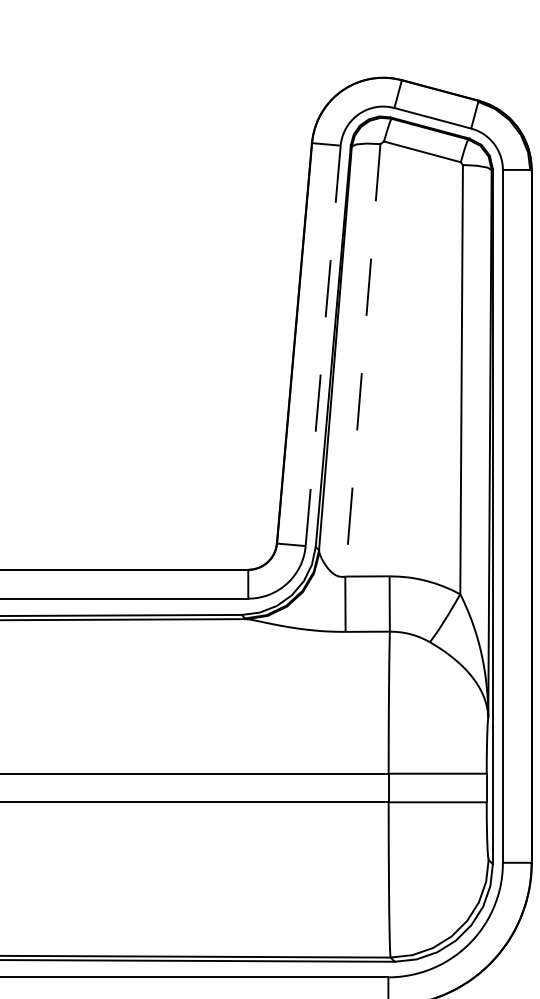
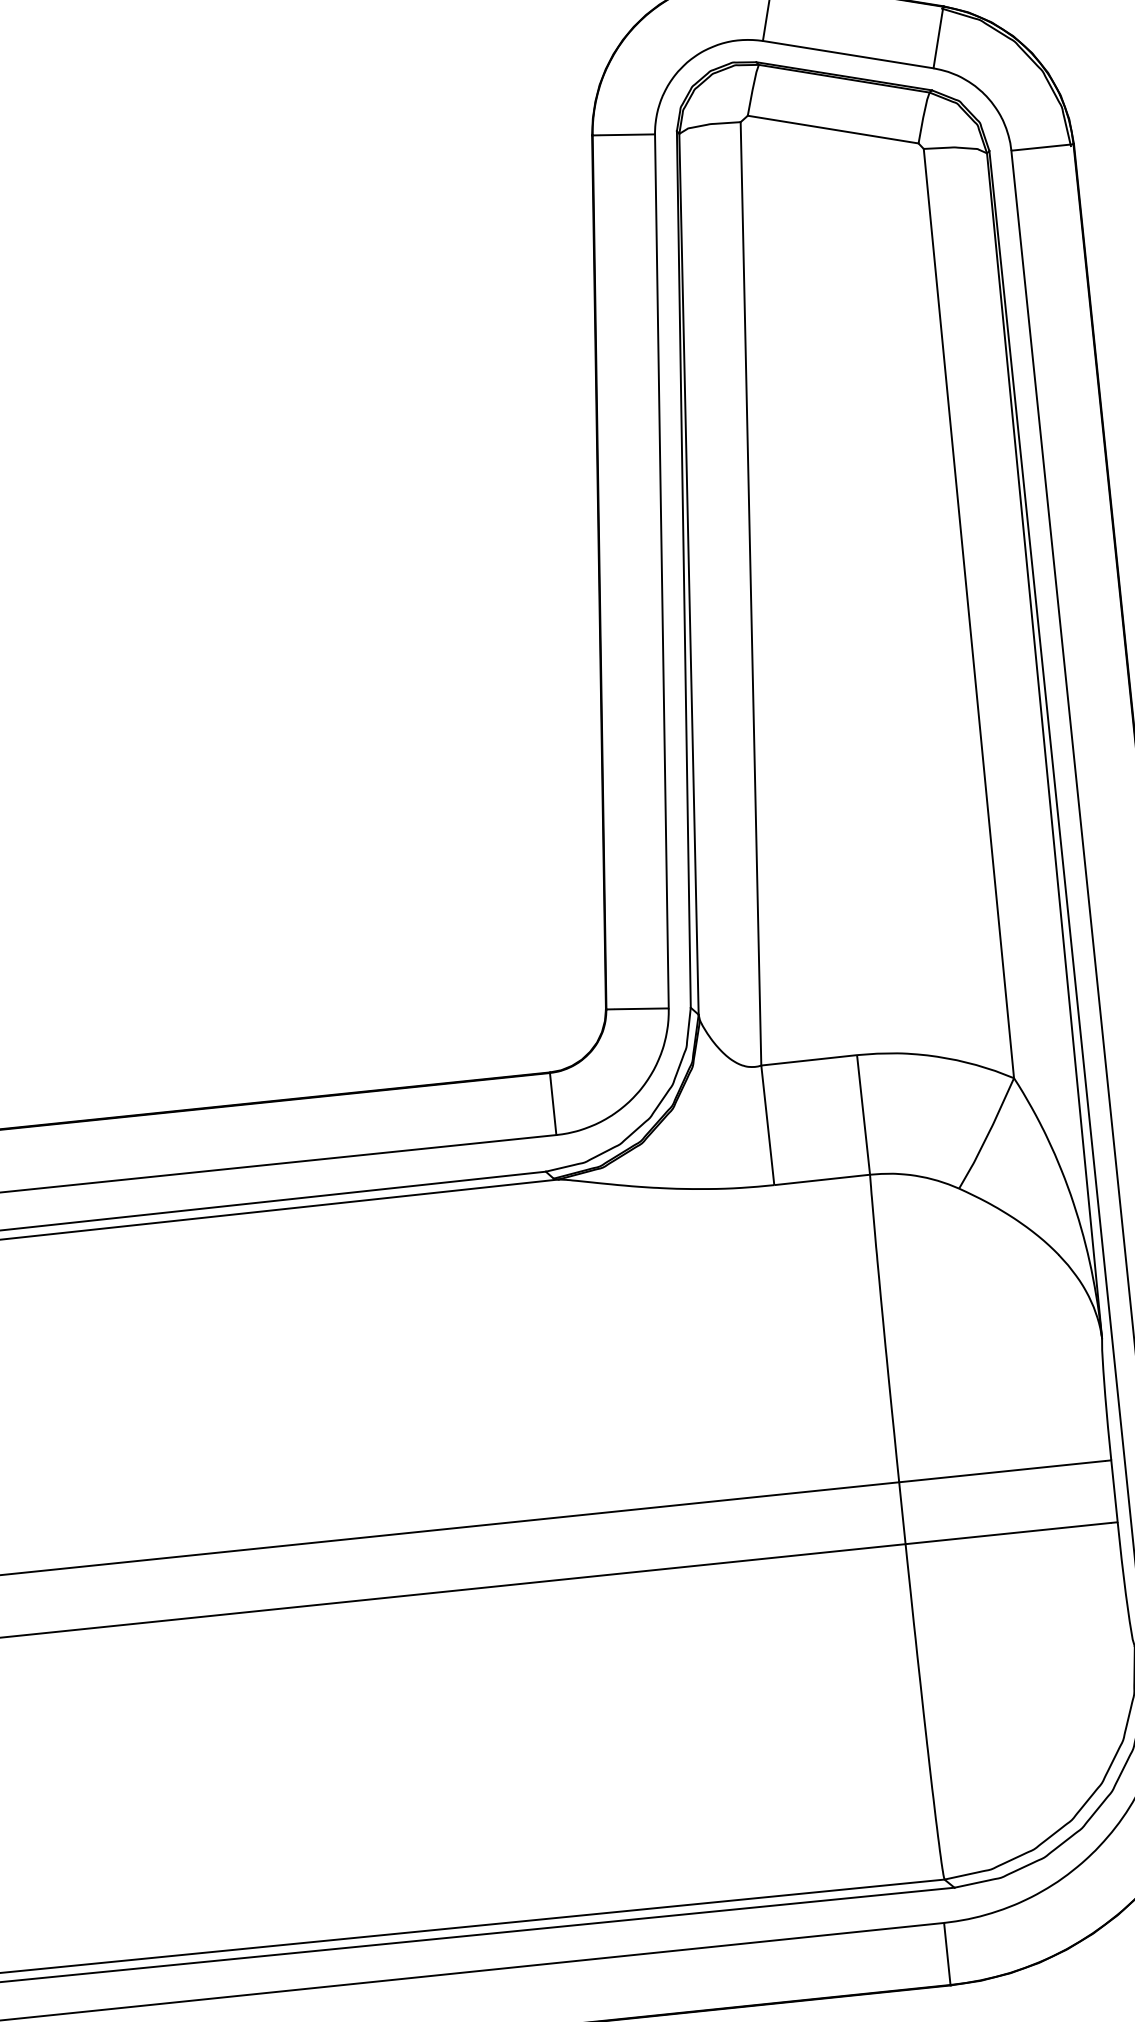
line: (323, 345) -> (662, 570), dashed -> solid
line: (362, 360) -> (750, 594), dashed -> solid

